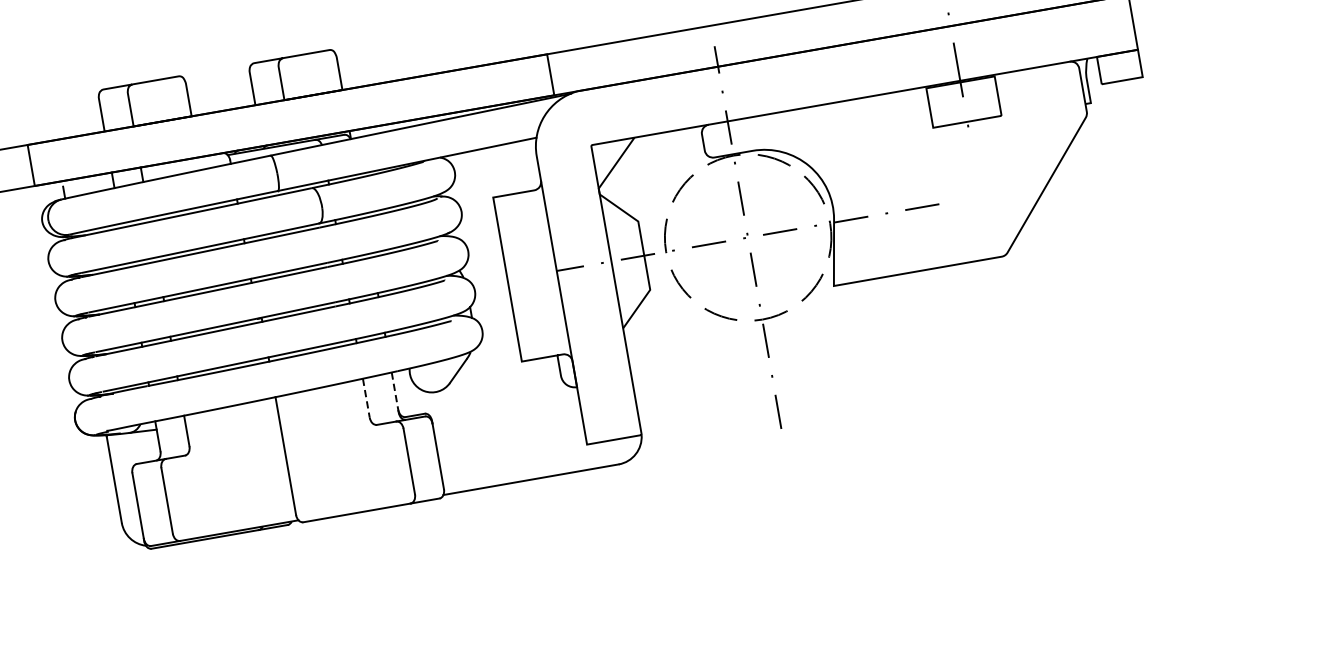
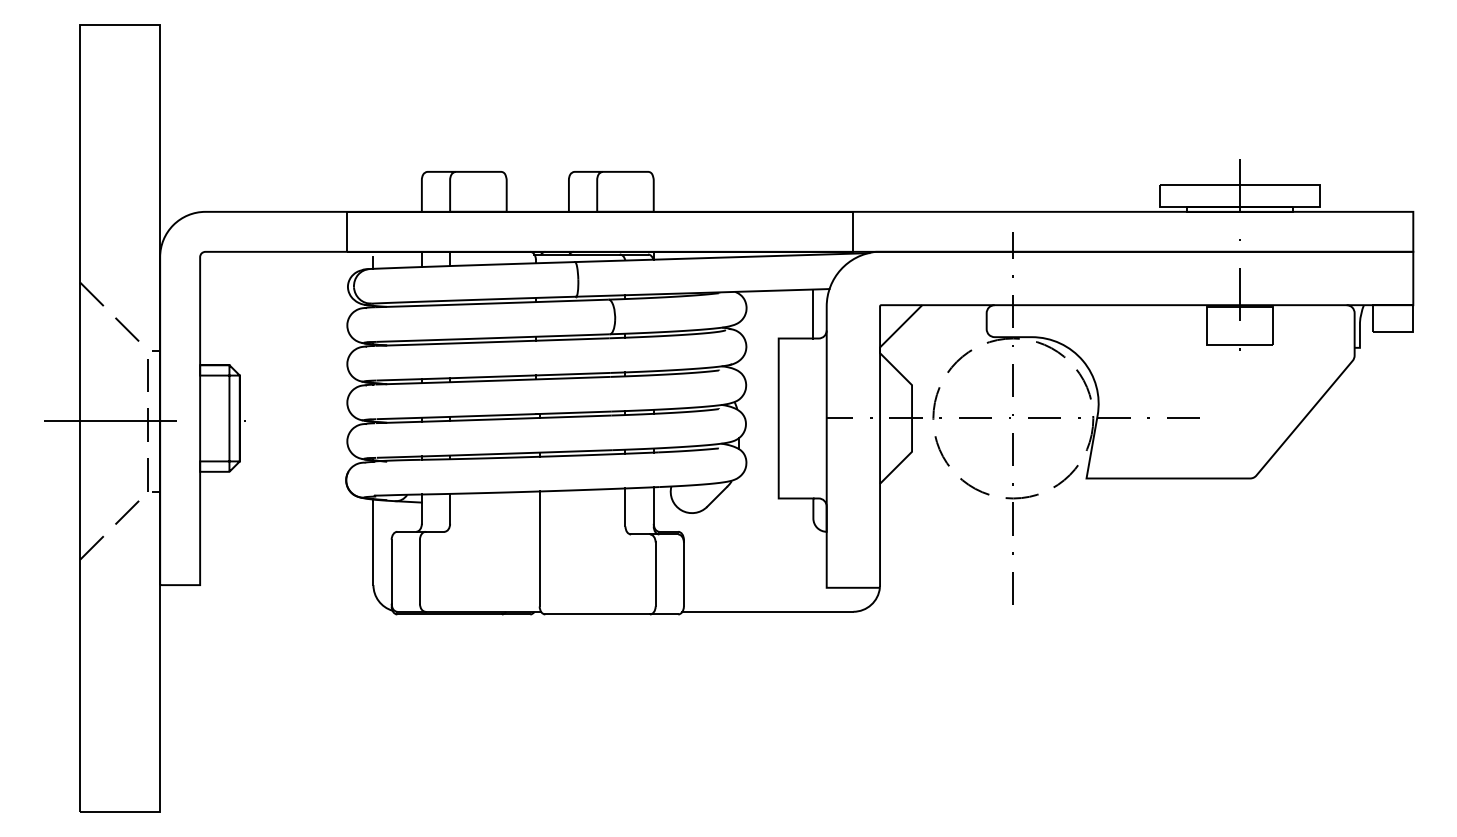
line: (524, 165) -> (813, 313), added
line: (394, 392) -> (653, 506), dashed -> solid
line: (366, 398) -> (625, 507), dashed -> solid

